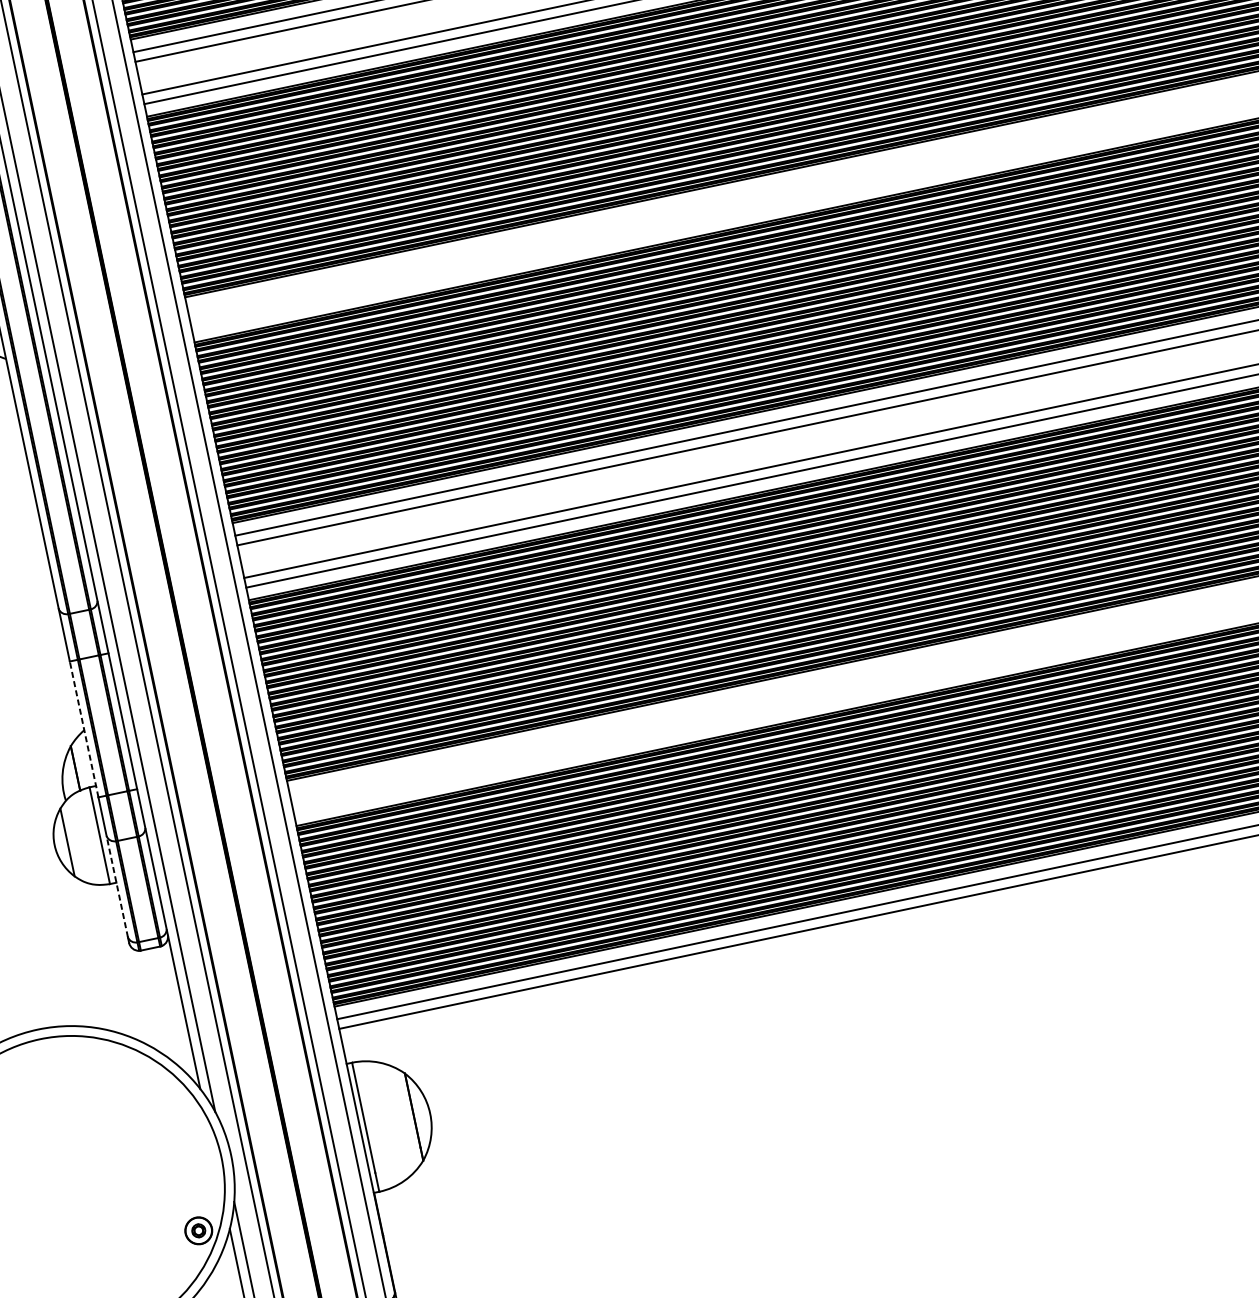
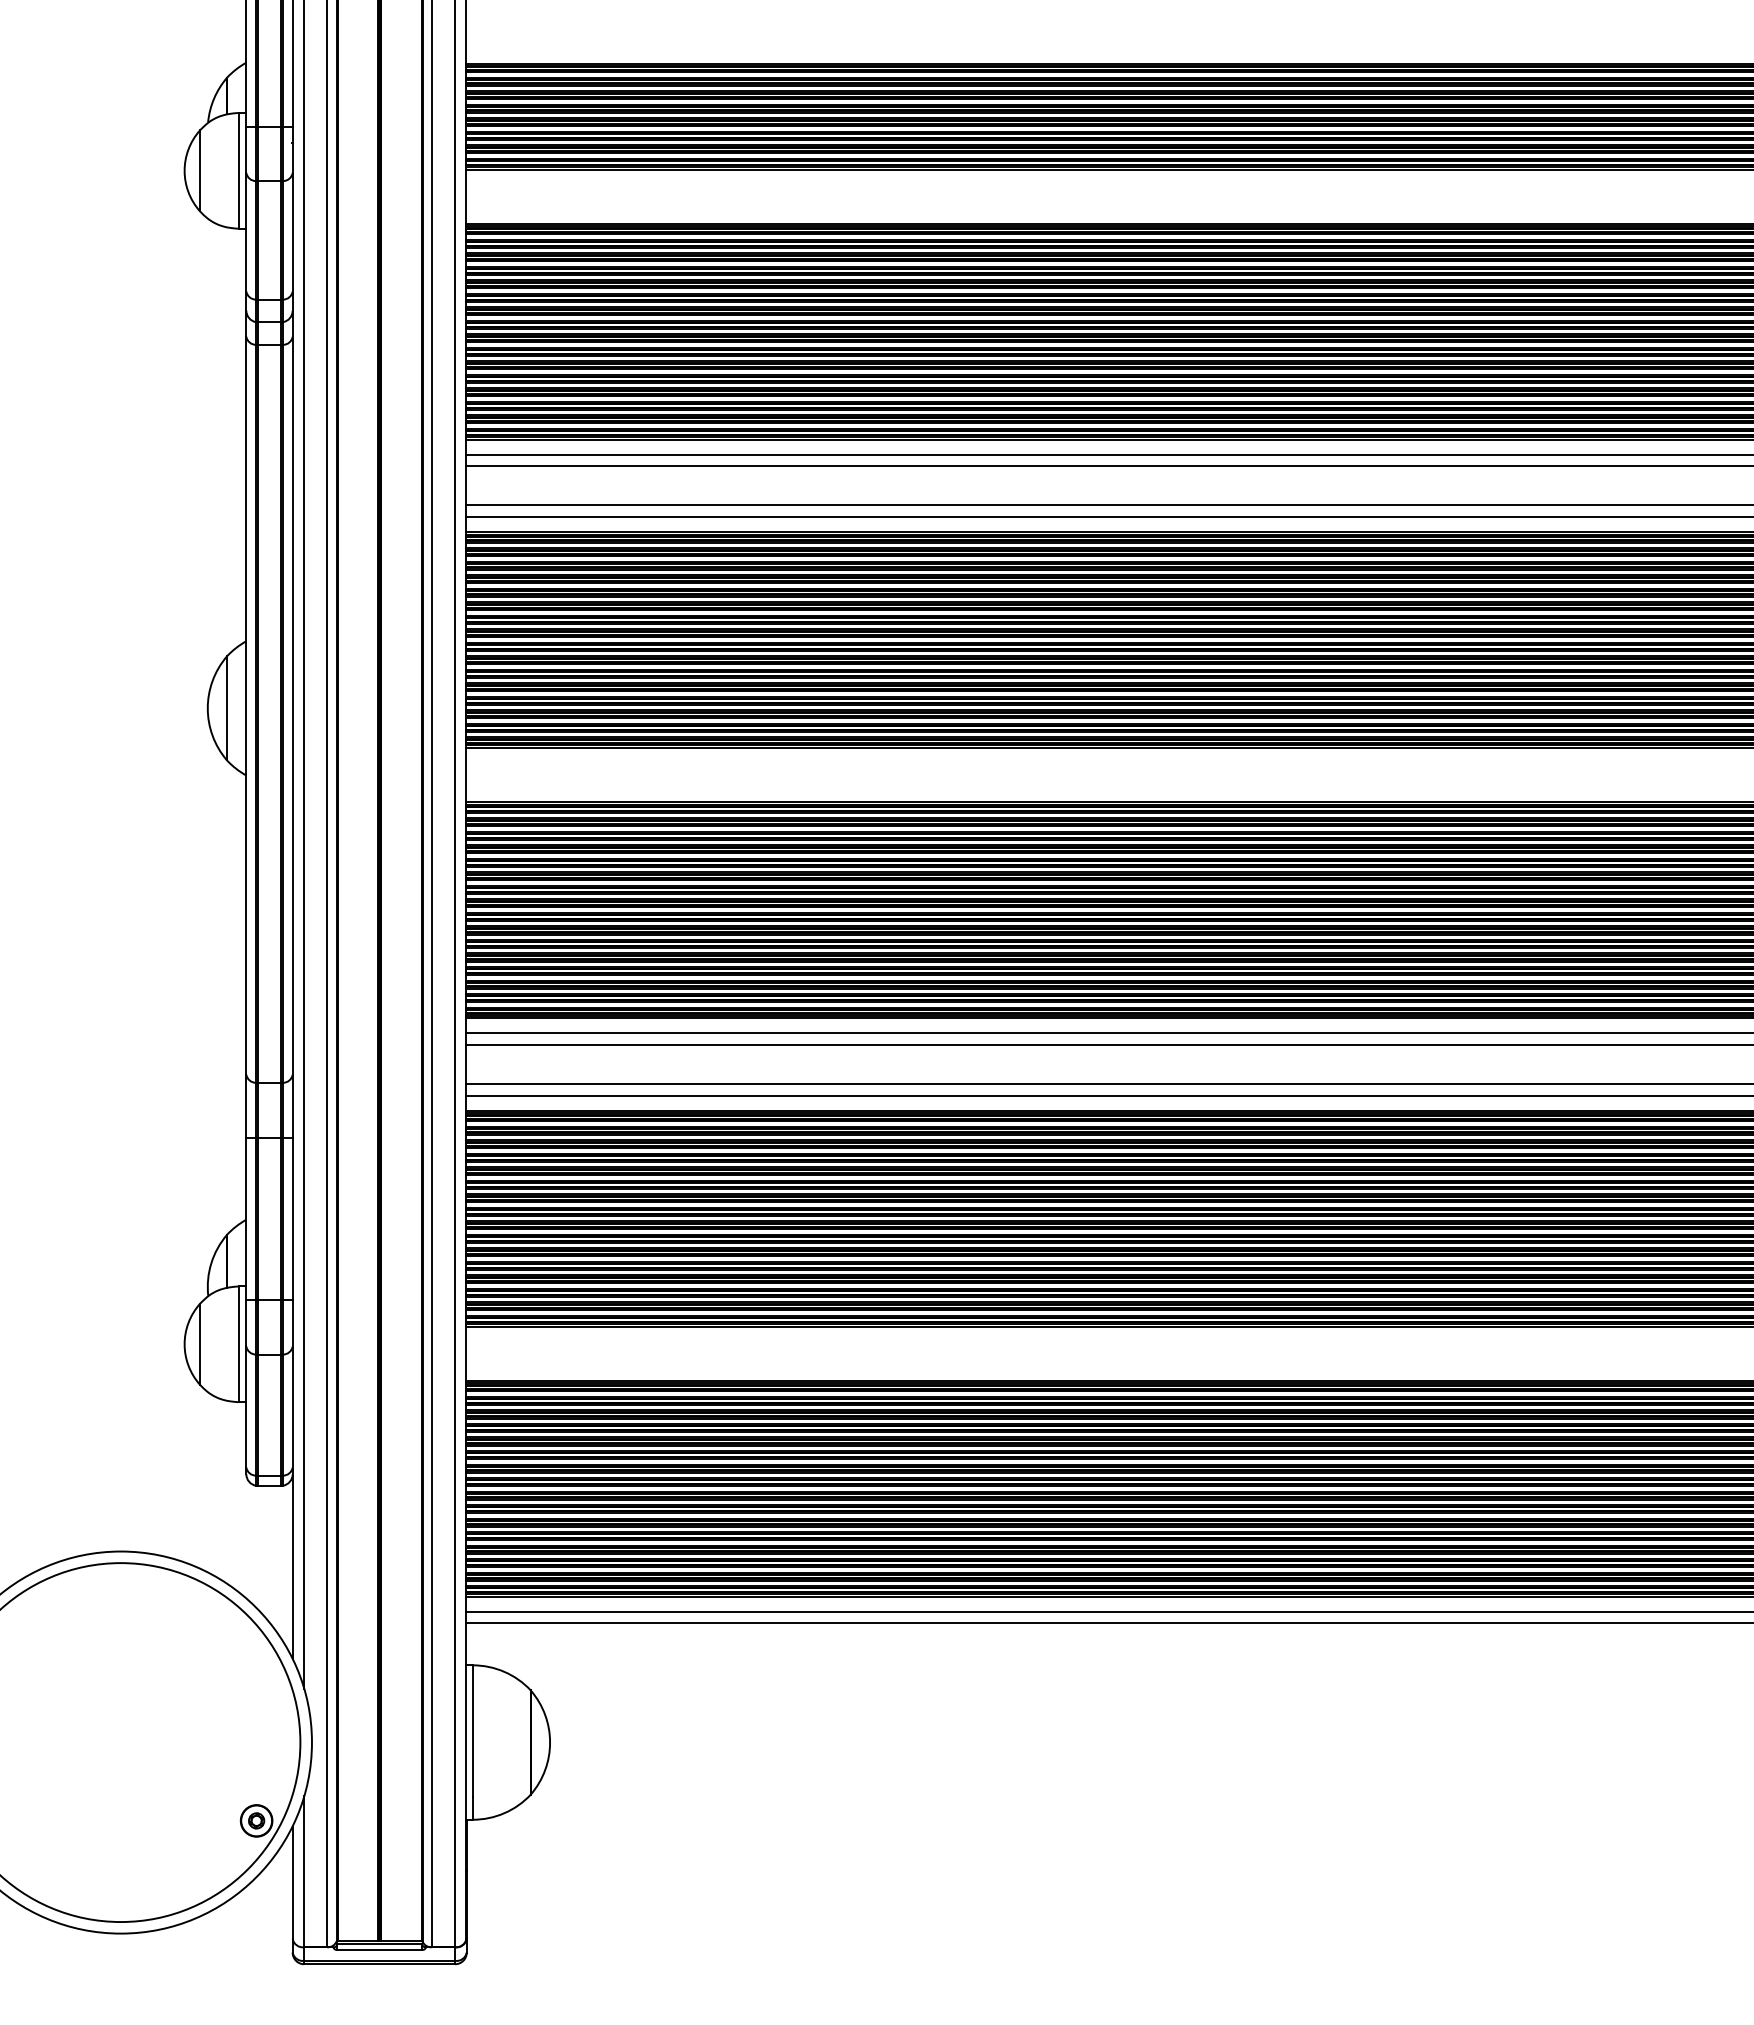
line: (84, 729) -> (246, 1218), dashed -> solid
line: (117, 886) -> (246, 1406), dashed -> solid

